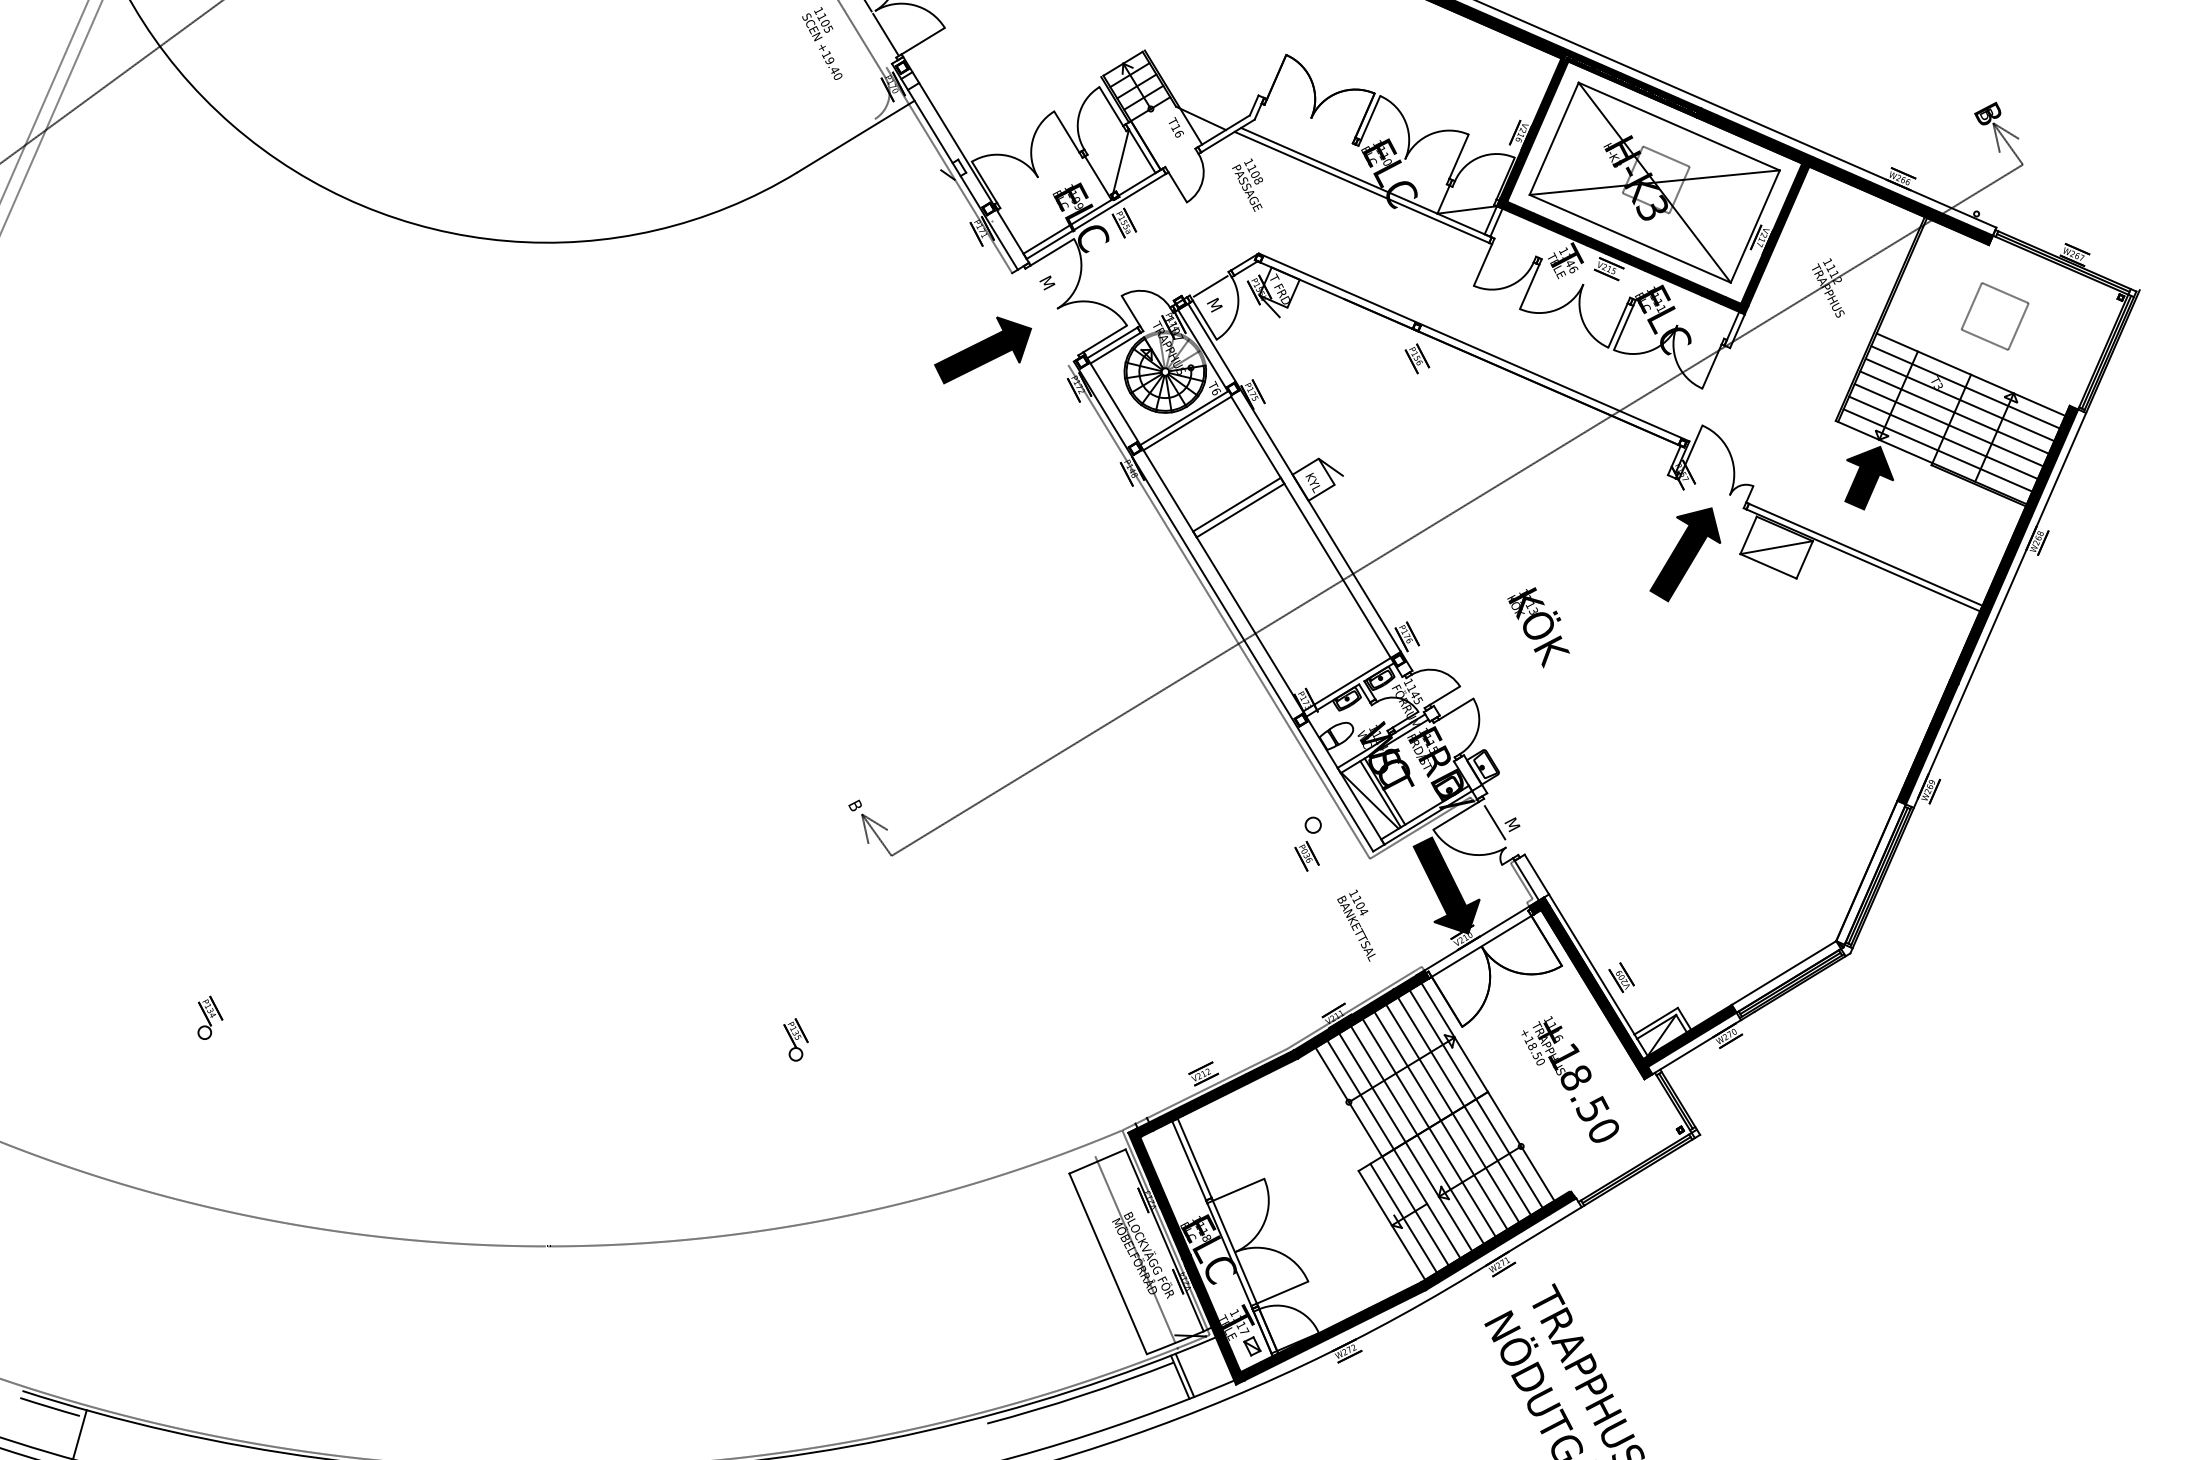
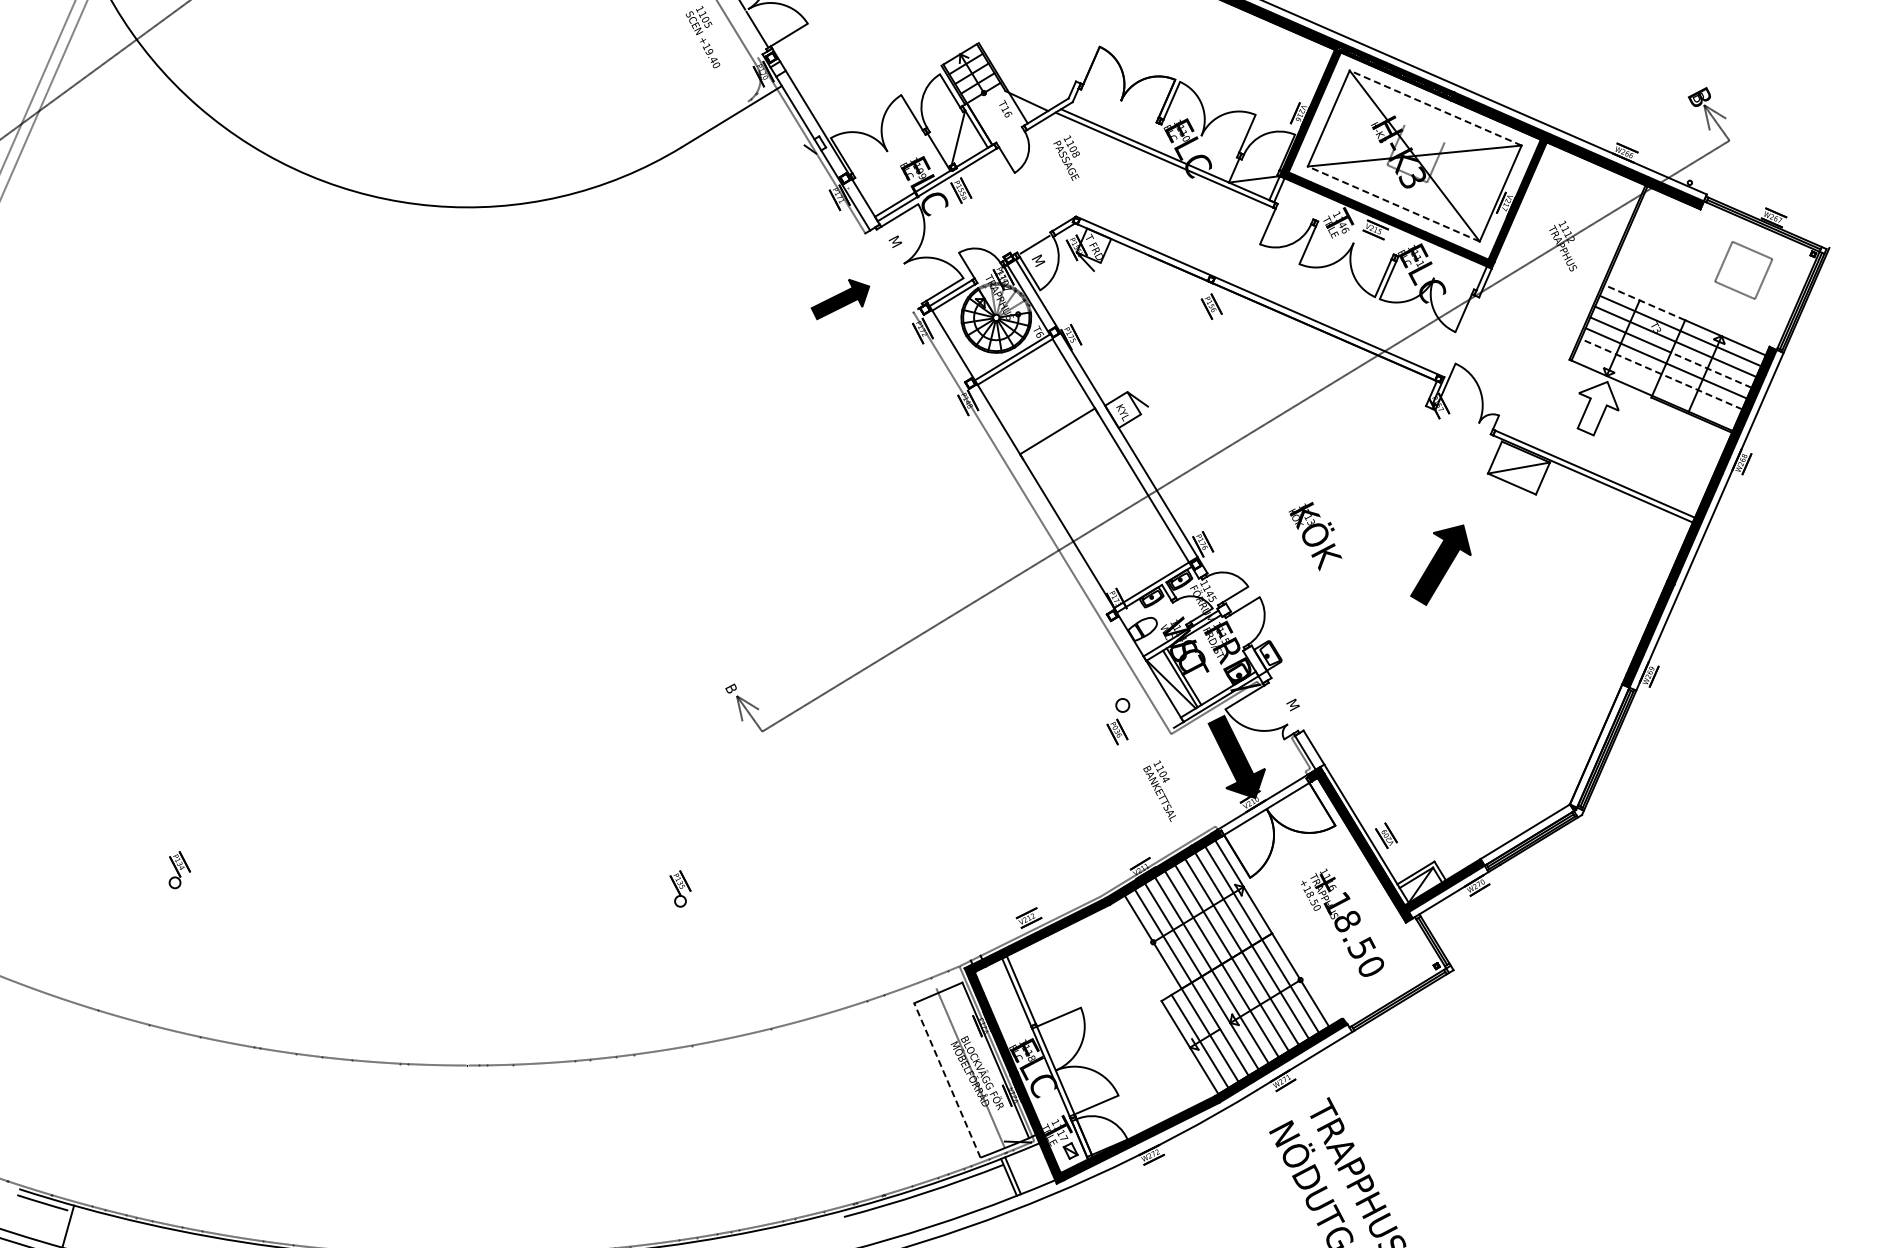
line: (1679, 127) -> (1435, 108), solid -> dashed
line: (1666, 156) -> (1424, 133), removed
line: (1629, 239) -> (1393, 204), solid -> dashed
part: (1994, 316) -> (1743, 270), moved
part: (983, 350) -> (840, 299), size x0.7
line: (1923, 353) -> (1644, 302), solid -> dashed
line: (2000, 433) -> (1710, 370), solid -> dashed
line: (1943, 438) -> (1661, 374), solid -> dashed
line: (1937, 449) -> (1656, 384), removed
fill: (1868, 477) -> (1597, 408), removed
line: (1240, 510) -> (1060, 436), removed
part: (1684, 553) -> (1440, 564), moved
line: (1224, 606) -> (1046, 518), removed
line: (1494, 822) -> (1277, 703), removed
line: (1108, 1263) -> (947, 1080), solid -> dashed

